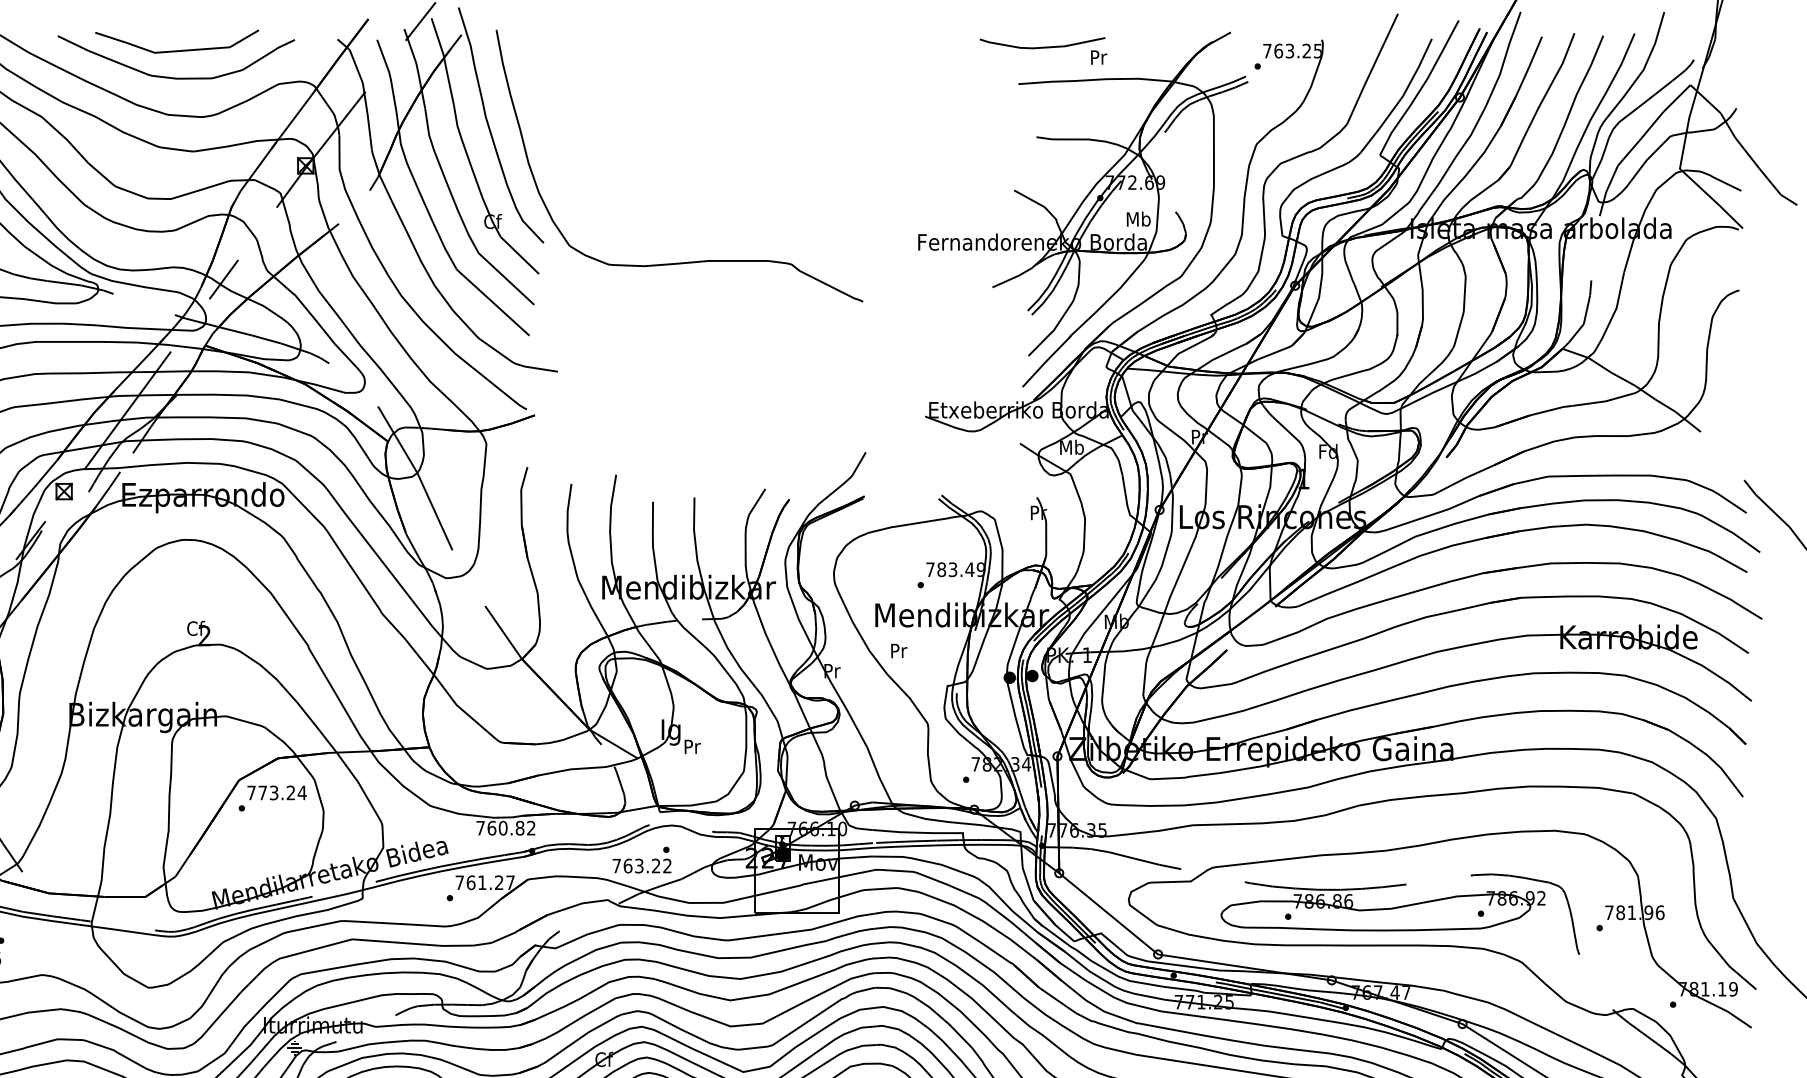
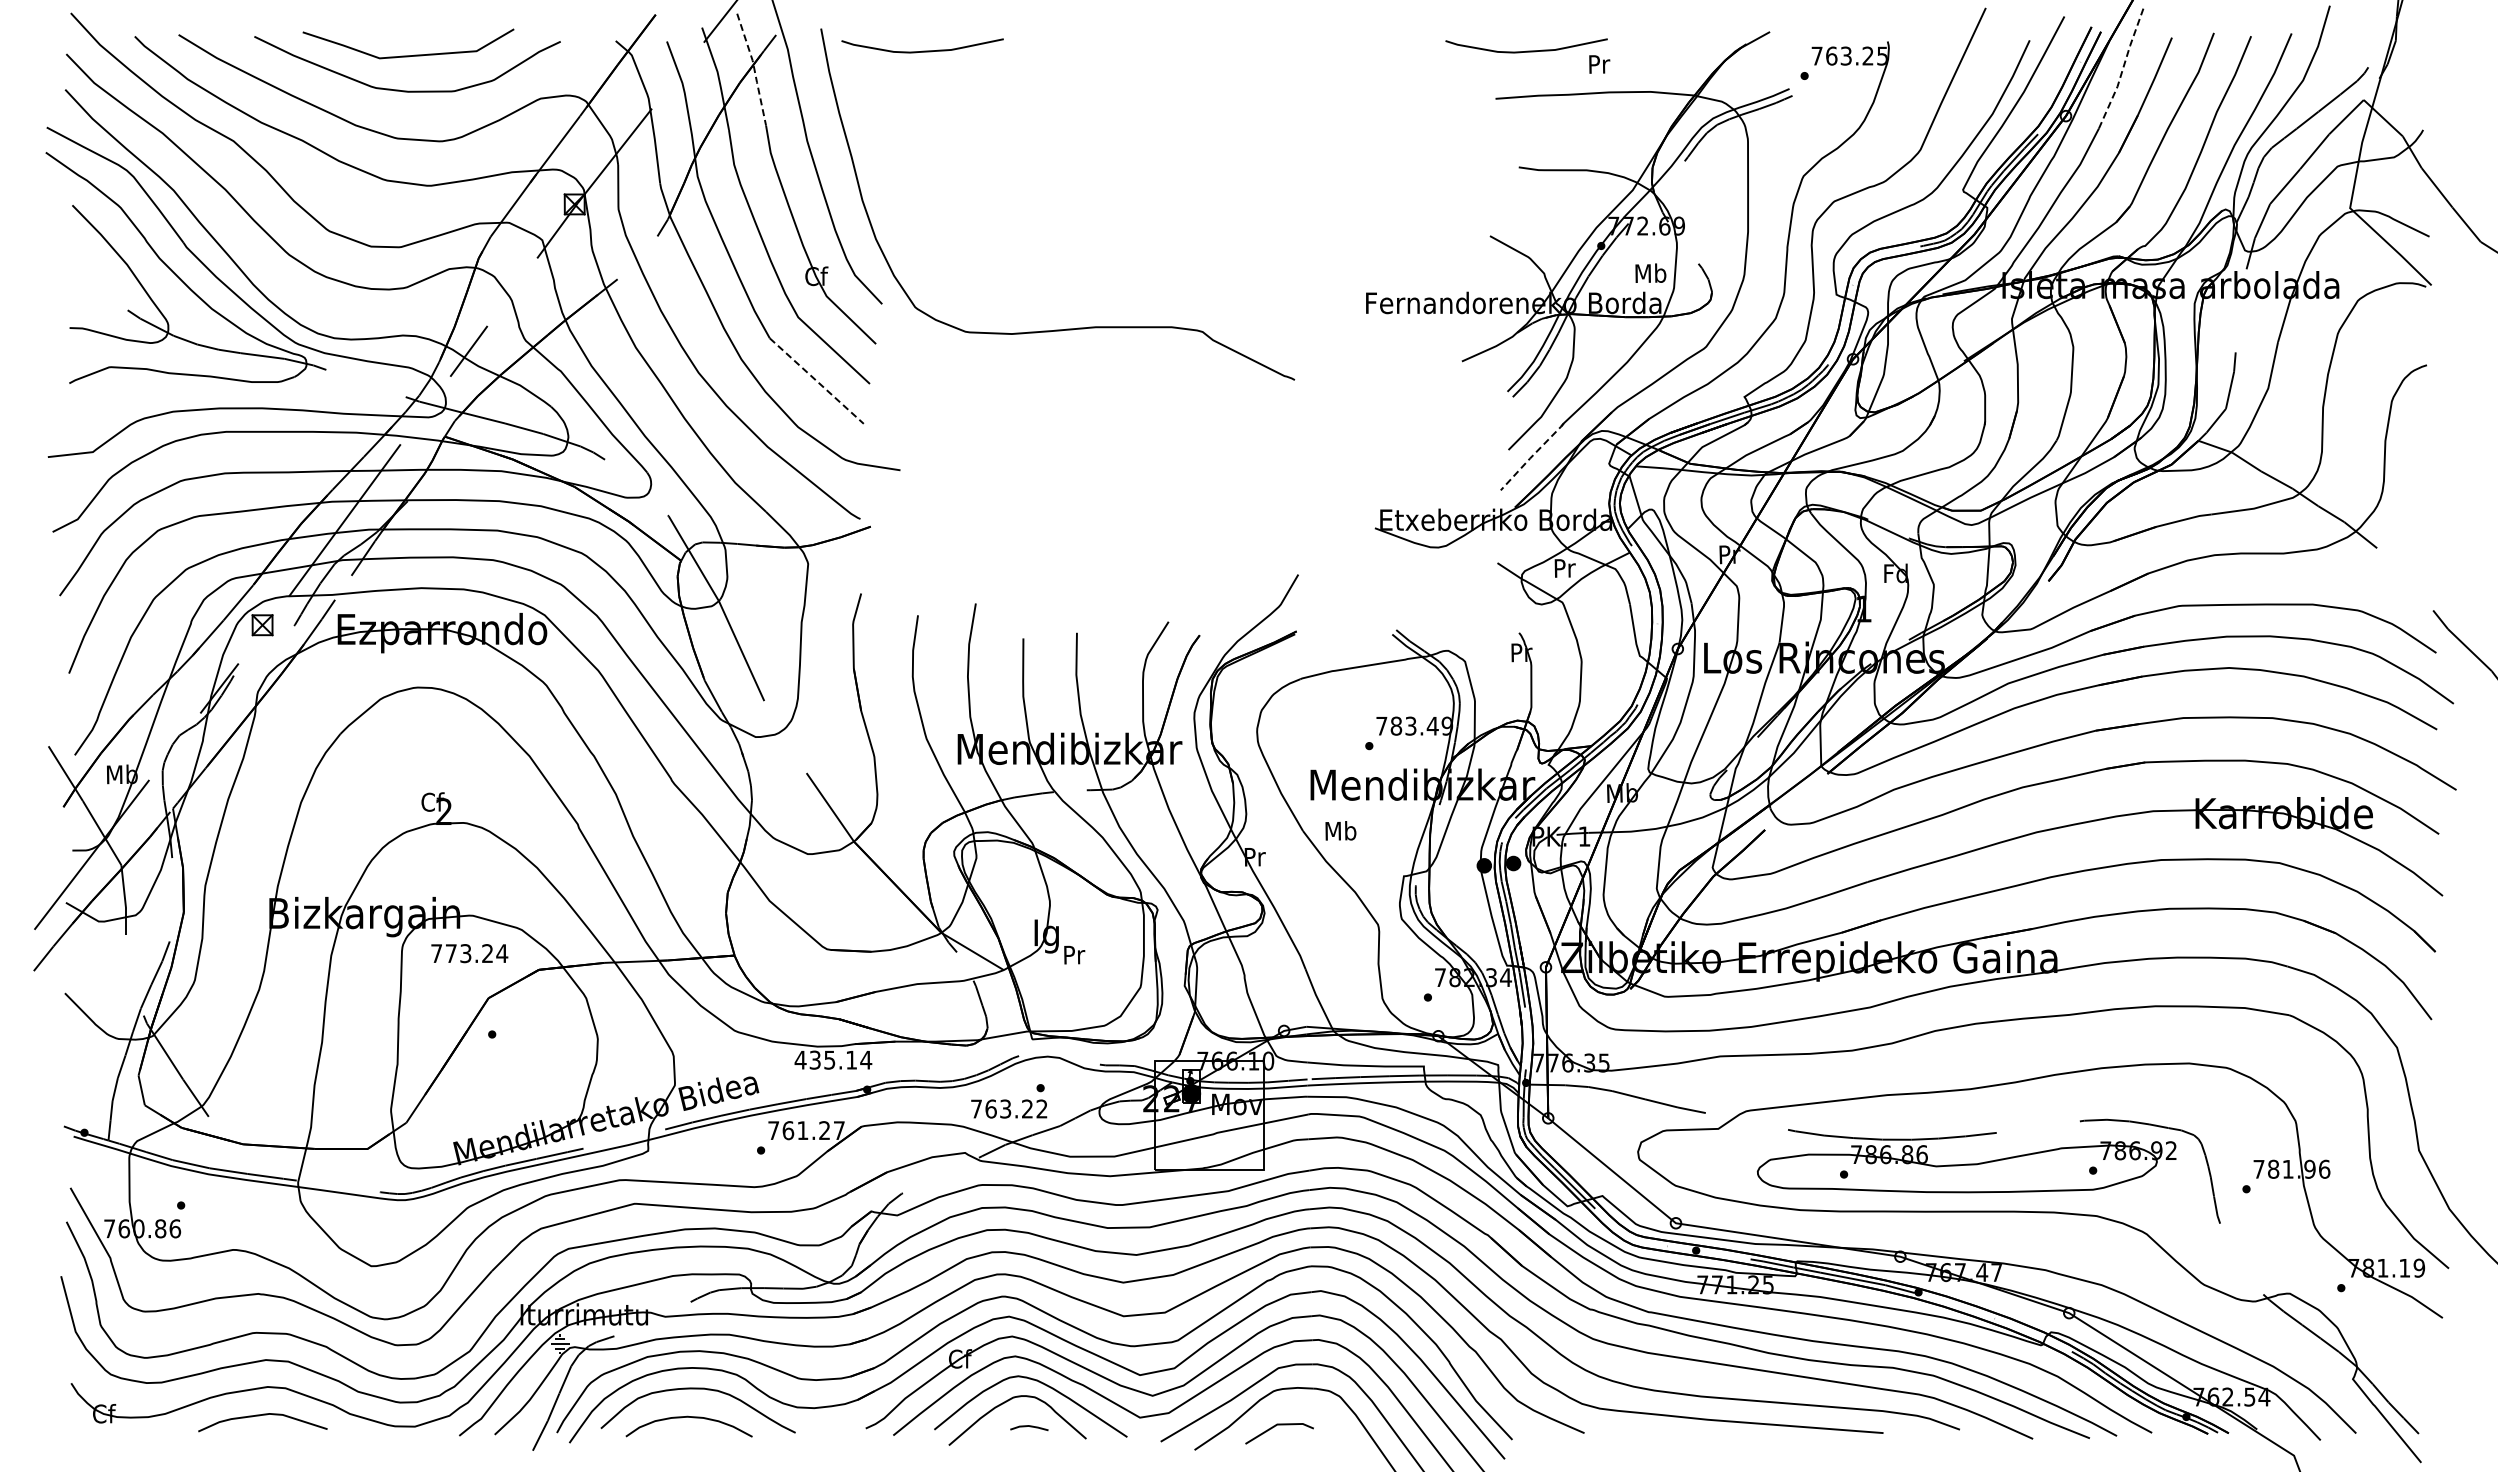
curve: (574, 46) -> (922, 50), added
line: (1504, 59) -> (2123, 67), solid -> dashed
line: (444, 61) -> (754, 69), solid -> dashed
line: (493, 302) -> (817, 381), solid -> dashed
line: (1047, 360) -> (1532, 456), solid -> dashed
text: (1071, 446) -> (1564, 567), Mb -> Pr
text: (898, 650) -> (1340, 830), Pr -> Mb
text: (276, 792) -> (469, 953), moved
text: (506, 827) -> (833, 1059), 760.82 -> 435.14

